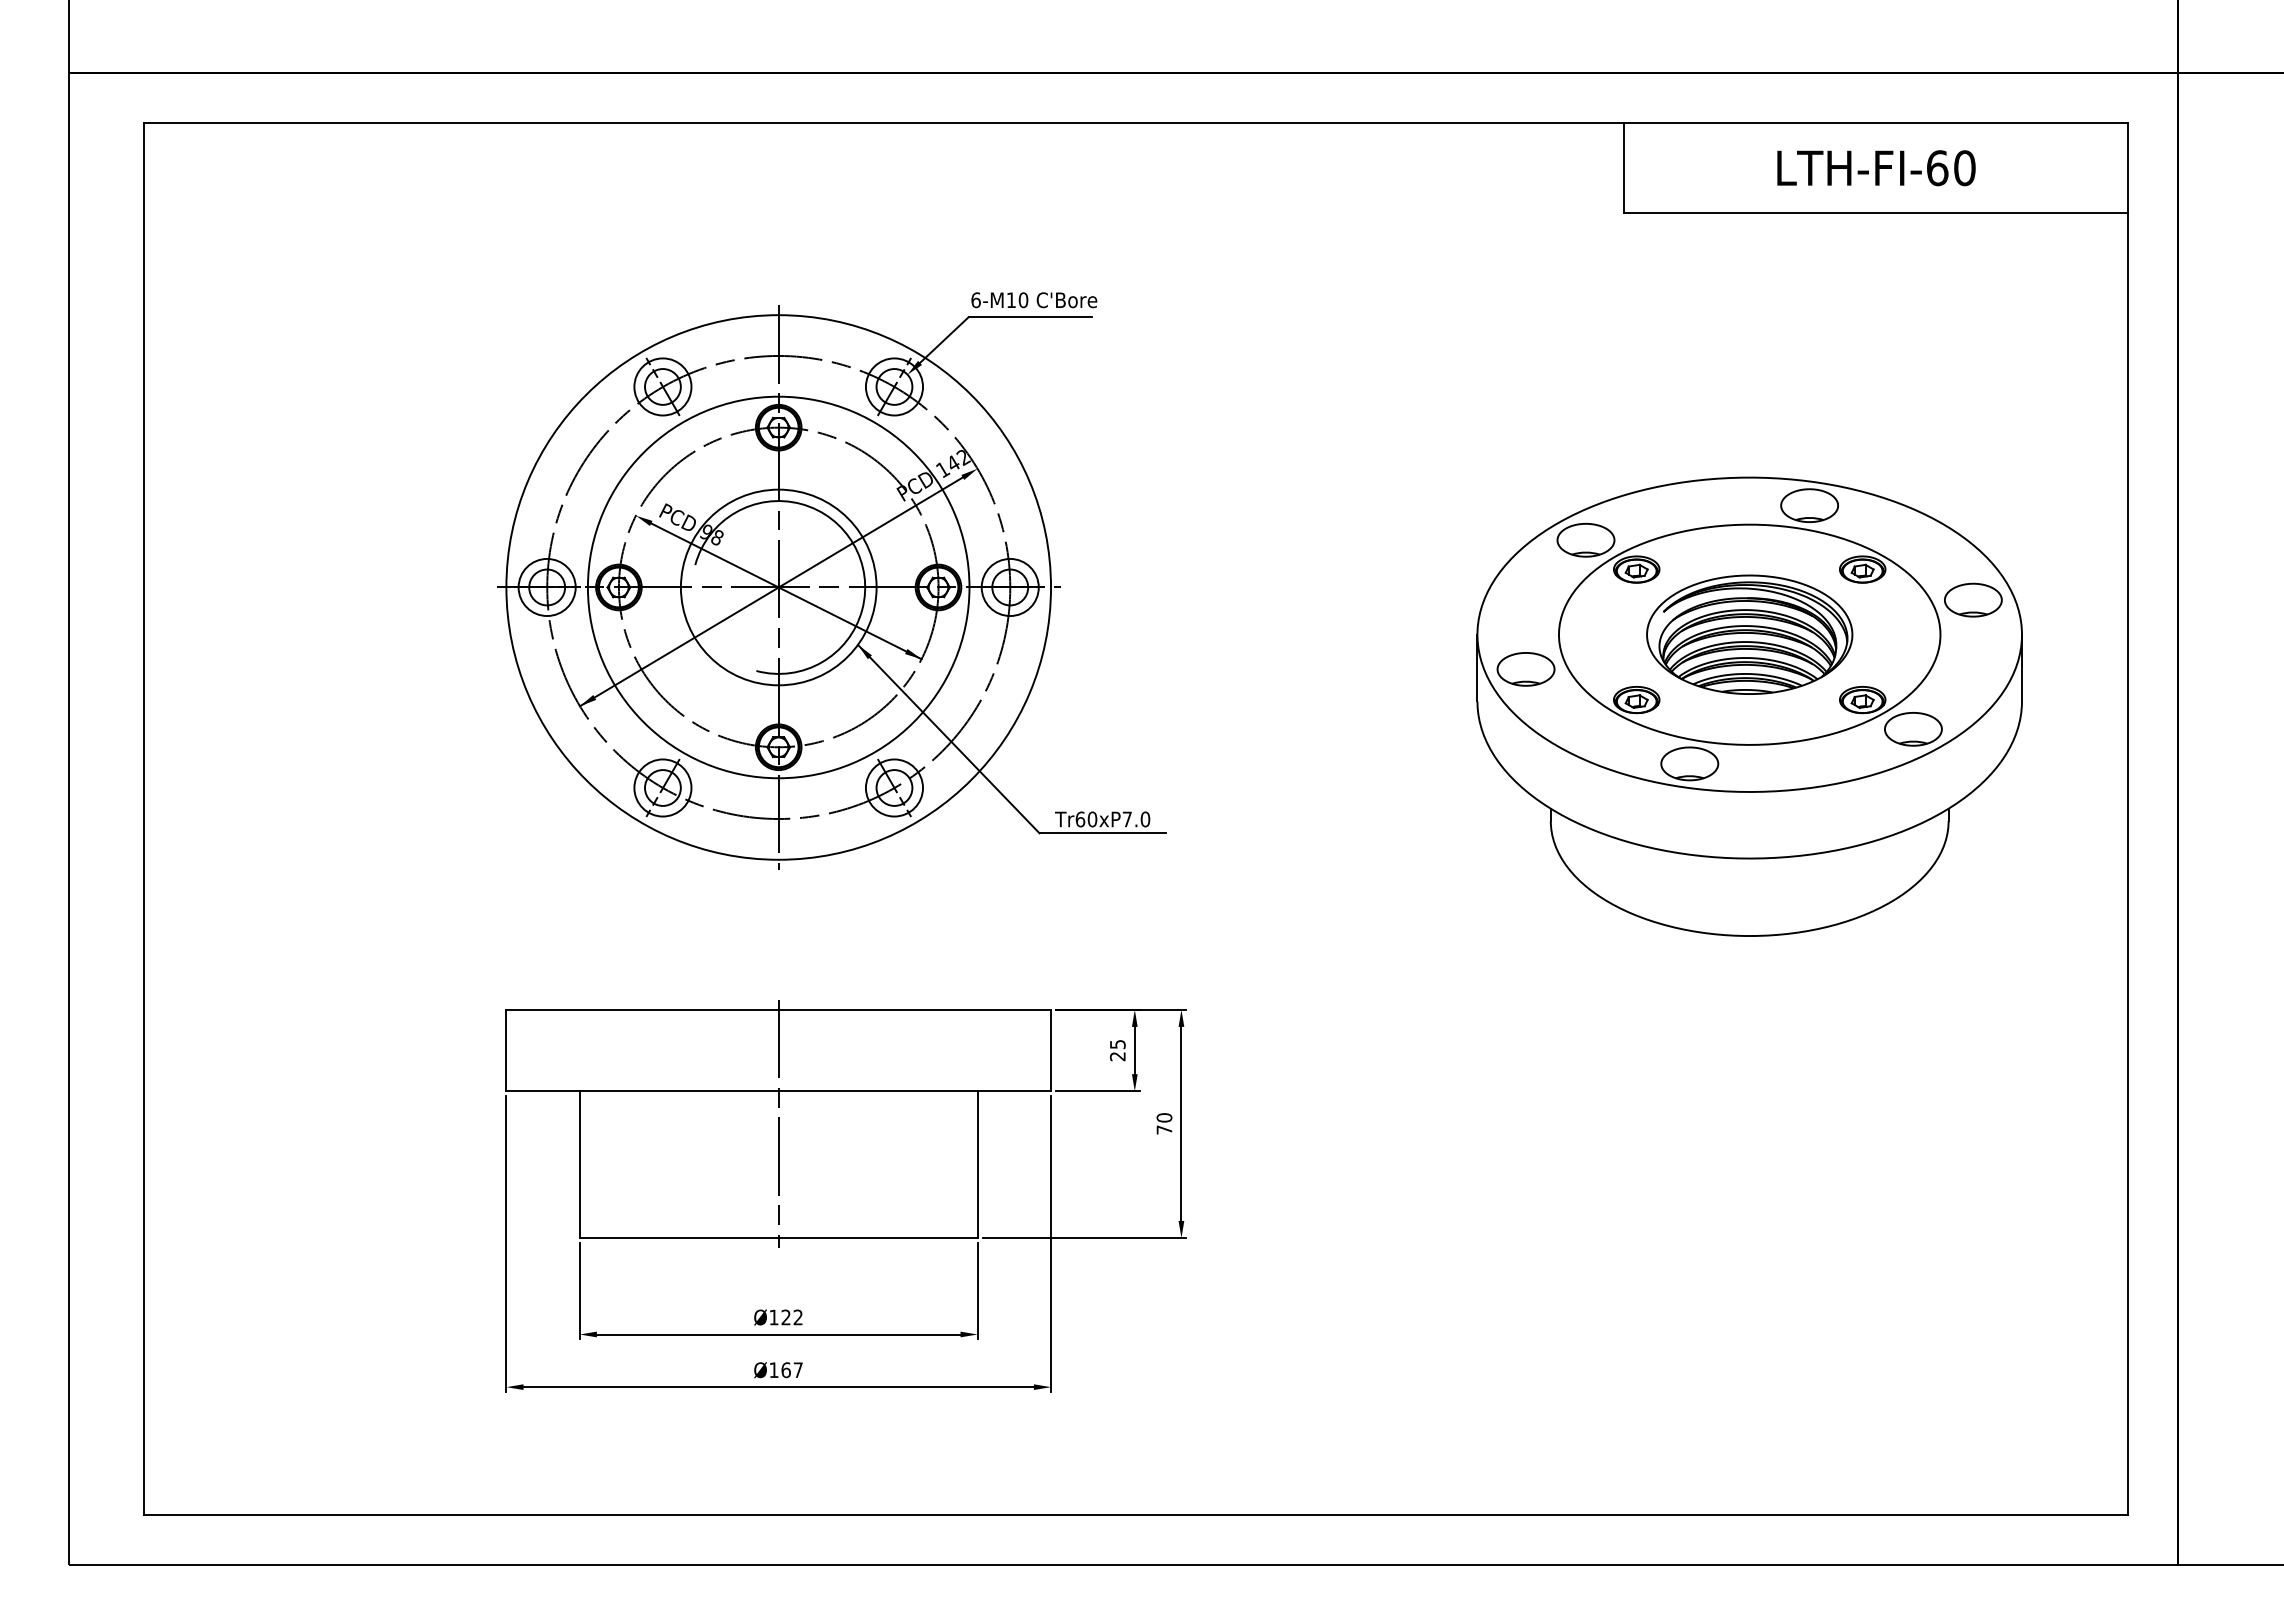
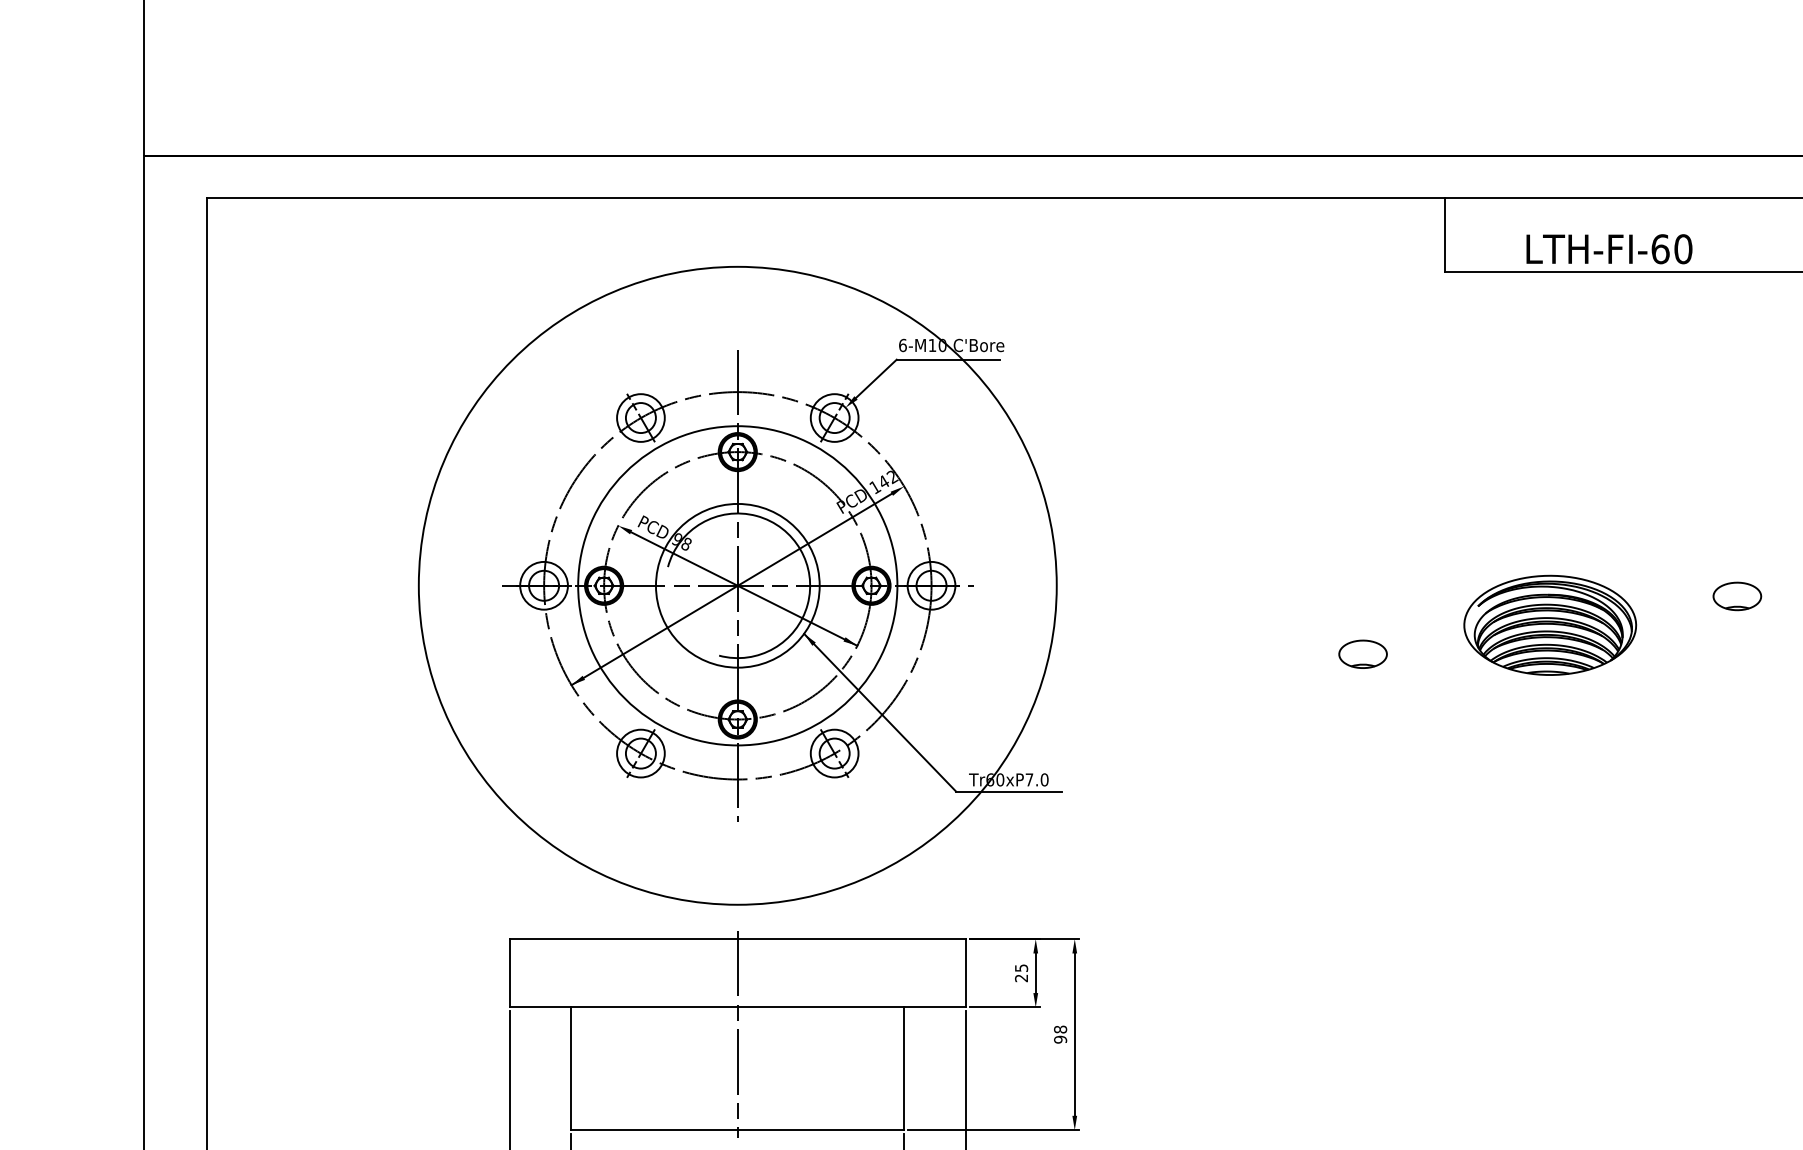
text: (1876, 168) -> (1609, 249), moved
circle: (778, 587) -> (737, 585), size x1.4
part: (1749, 706) -> (1550, 685), removed
text: (1164, 1123) -> (1060, 1034), 70 -> 98

